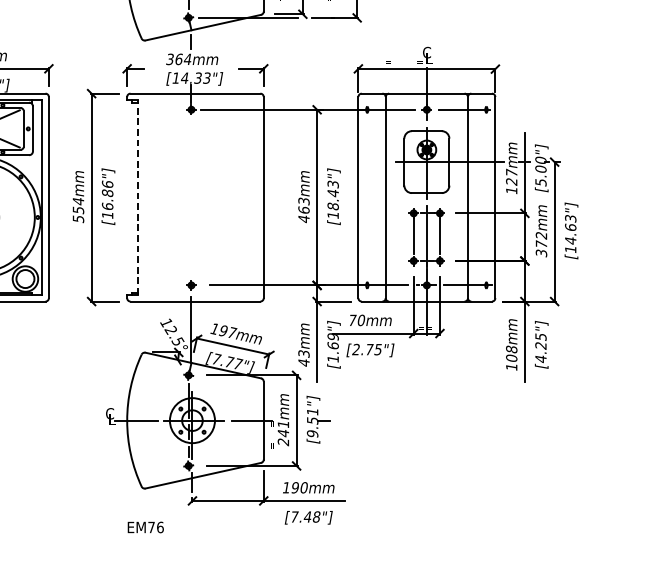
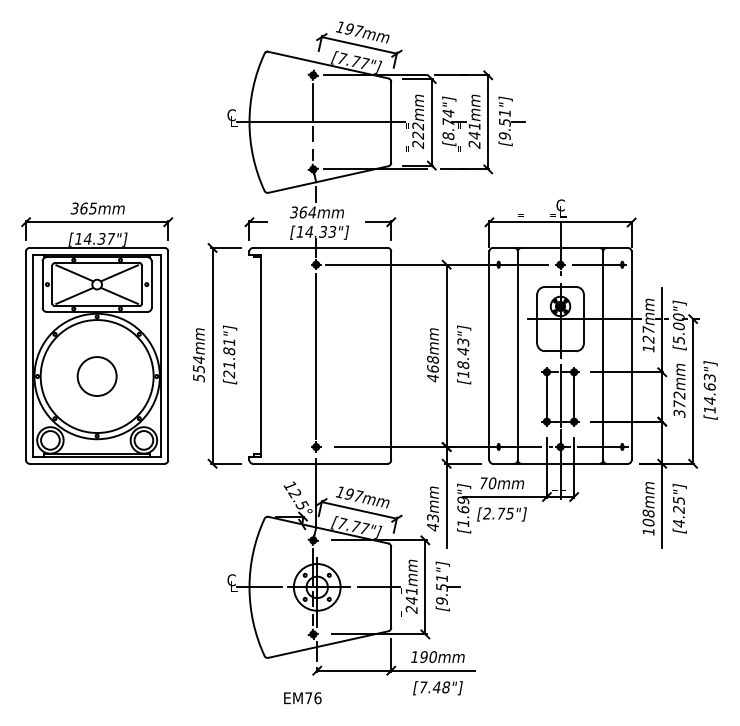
line: (137, 197) -> (260, 355), dashed -> solid
line: (191, 198) -> (316, 356), added
text: (107, 200) -> (229, 358), [16.86"] -> [21.81"]
text: (303, 201) -> (432, 359), 463mm -> 468mm
text: (145, 527) -> (302, 698), moved

